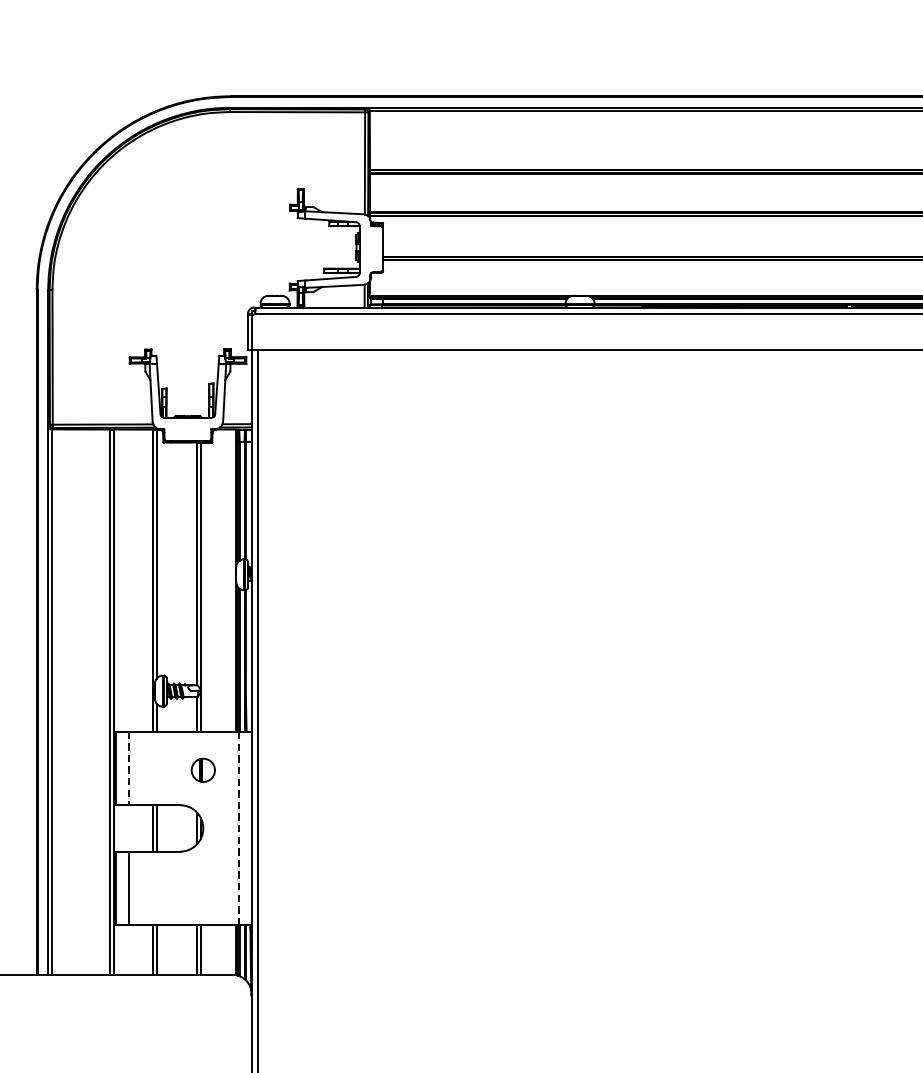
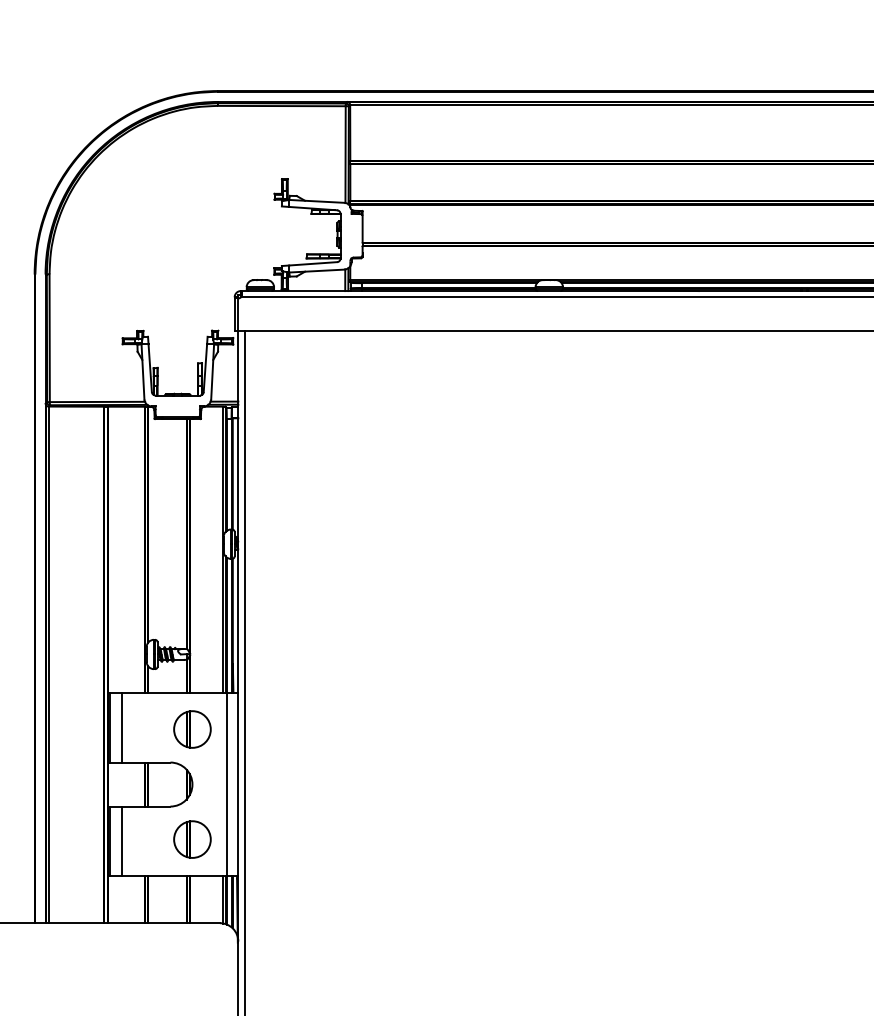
line: (128, 768) -> (121, 727), dashed -> solid
part: (203, 770) -> (192, 729), size x1.67
line: (239, 828) -> (226, 784), dashed -> solid
part: (203, 886) -> (192, 839), added

